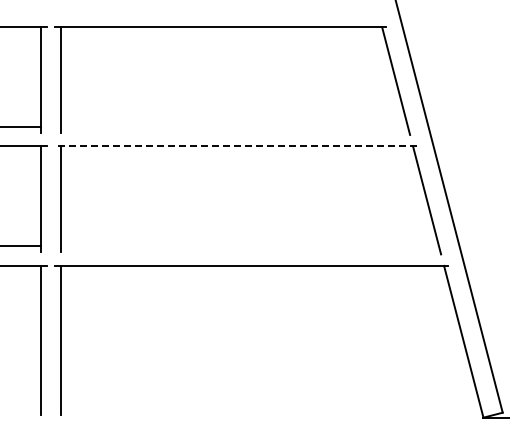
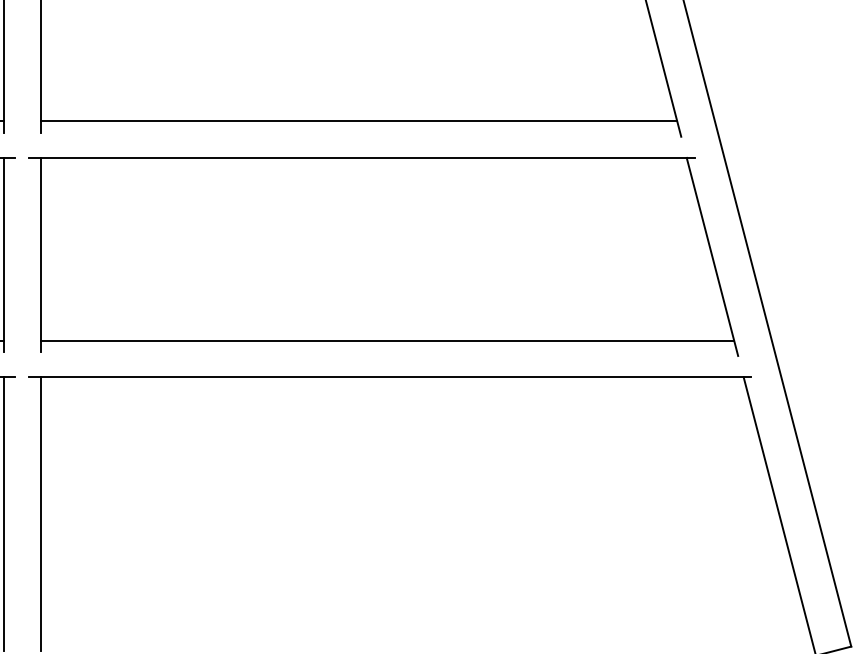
line: (234, 126) -> (358, 121), added
line: (235, 146) -> (360, 157), dashed -> solid
line: (249, 246) -> (386, 341), added

